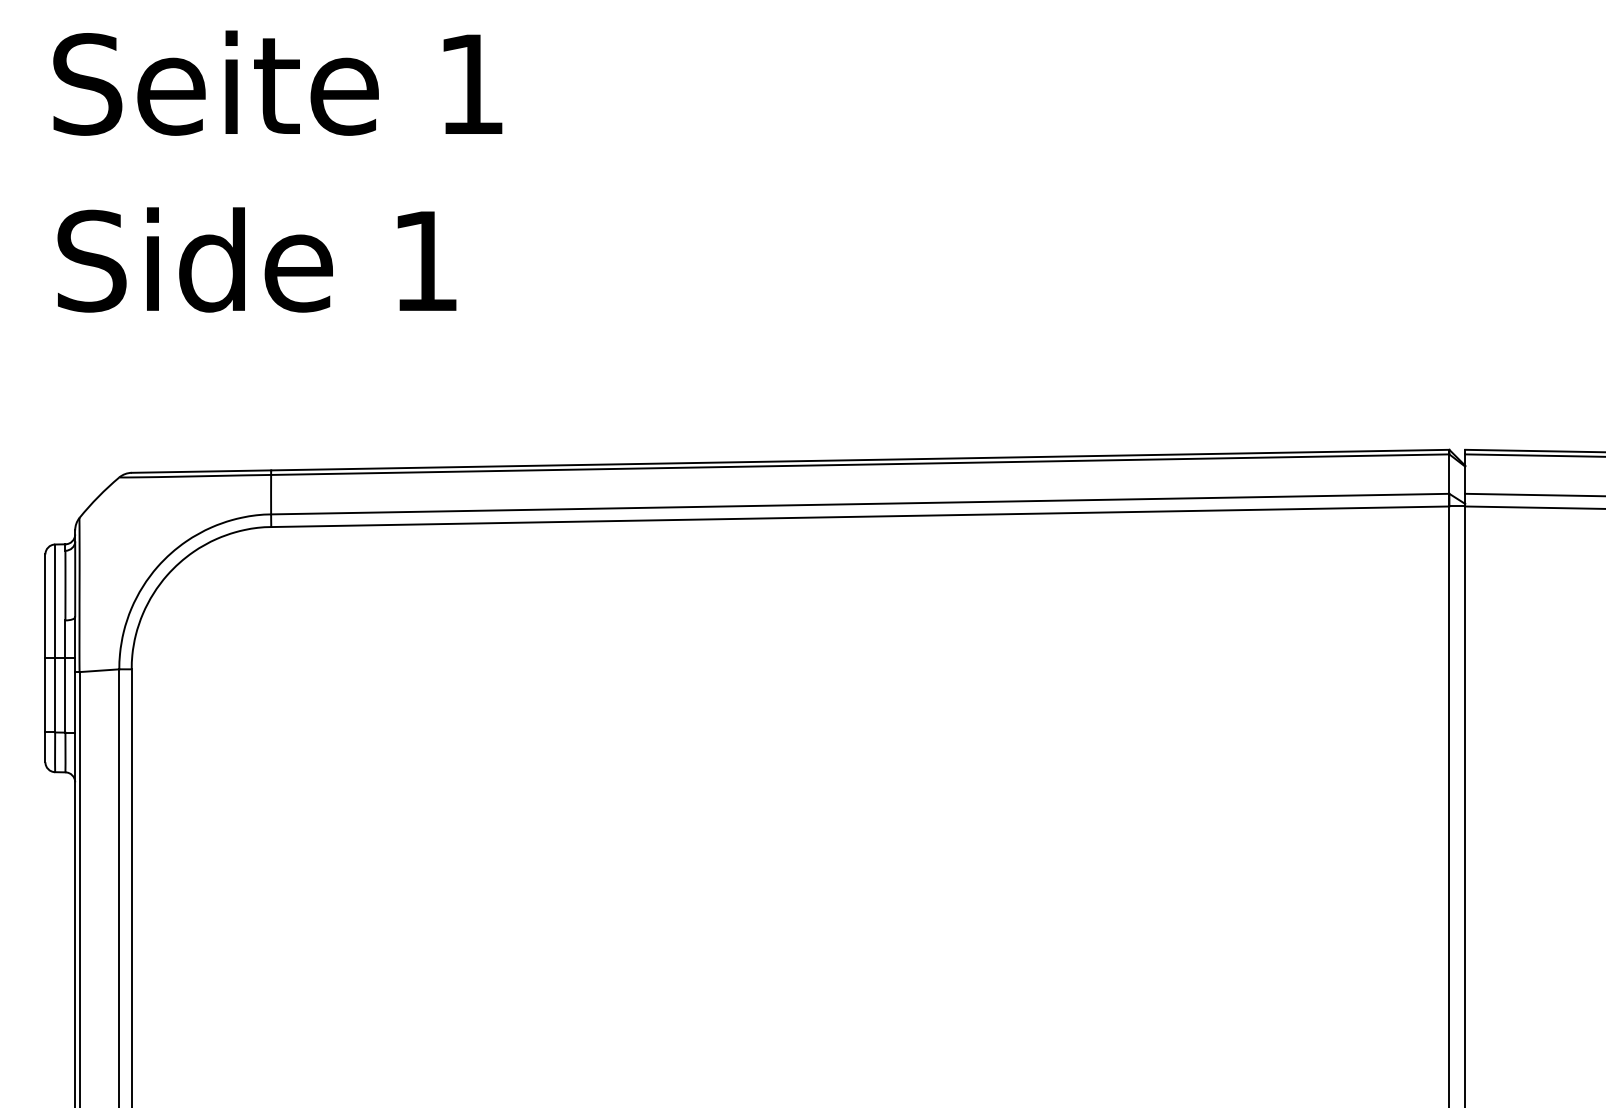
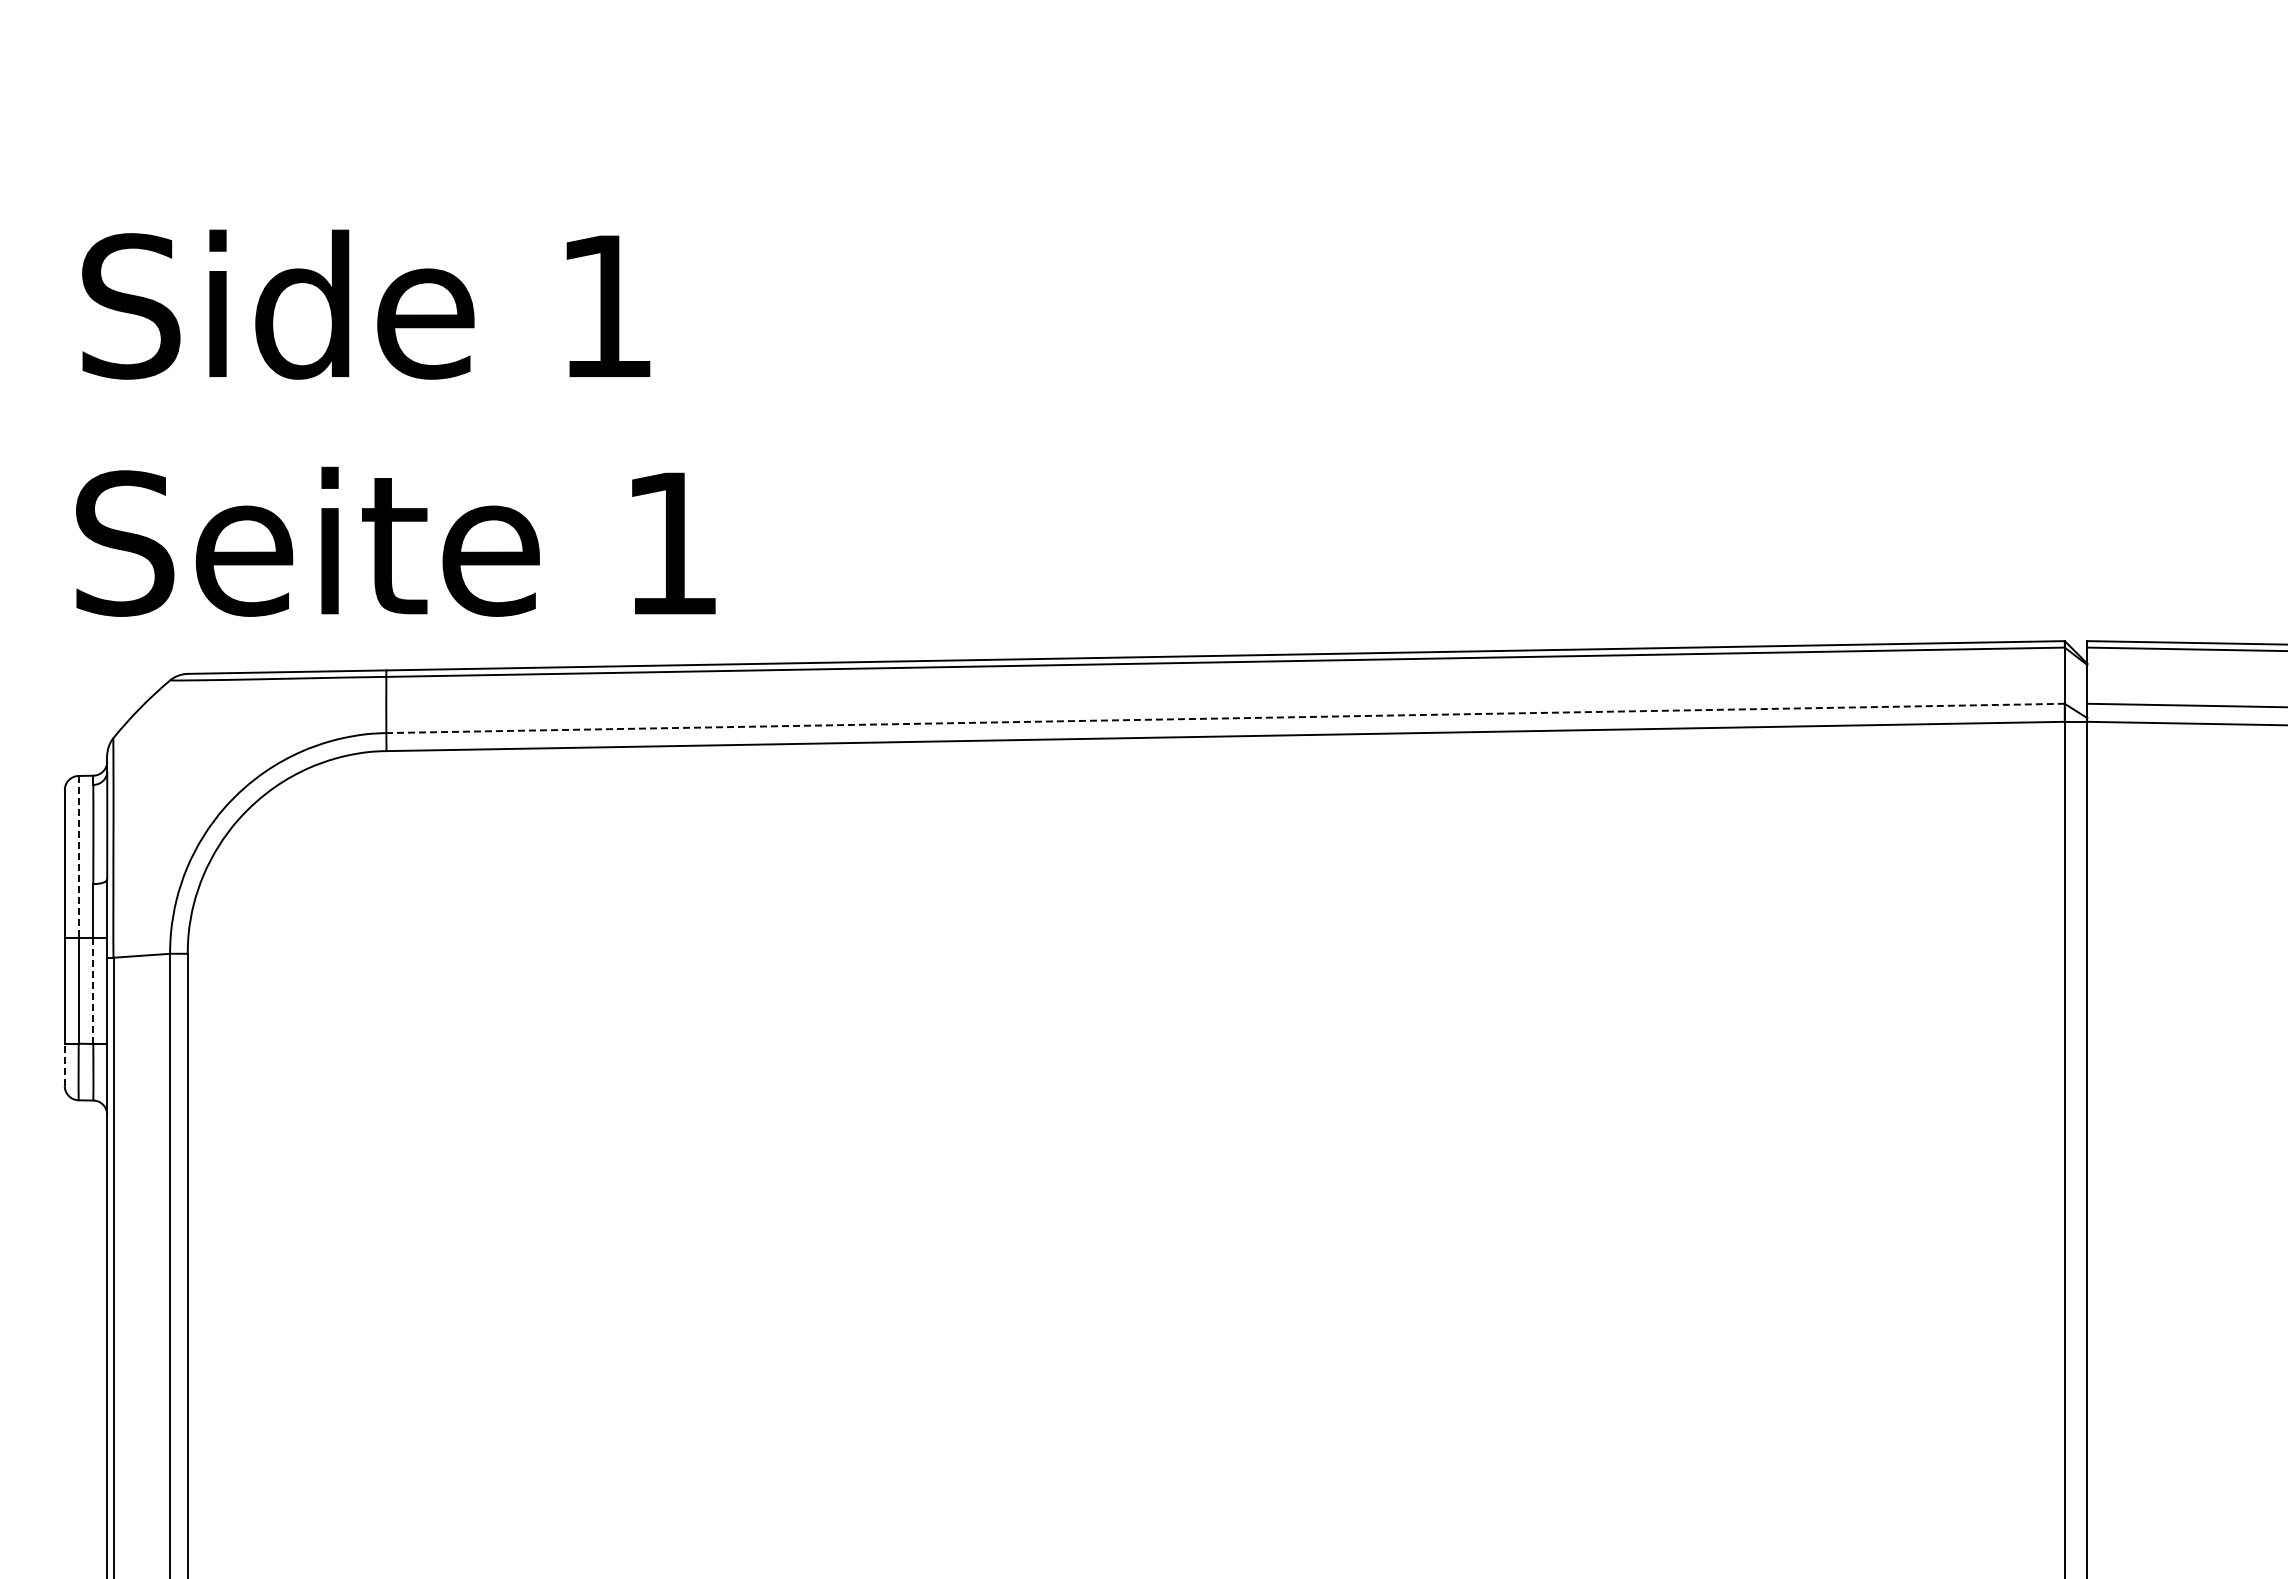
text: (277, 82) -> (395, 541), moved
text: (257, 259) -> (366, 304), moved
line: (860, 504) -> (1225, 718), solid -> dashed
line: (55, 601) -> (78, 857), solid -> dashed
line: (65, 695) -> (93, 991), solid -> dashed
line: (45, 747) -> (64, 1064), solid -> dashed

